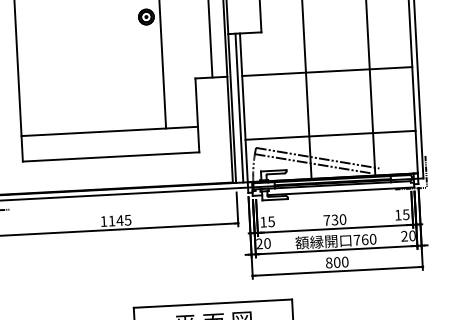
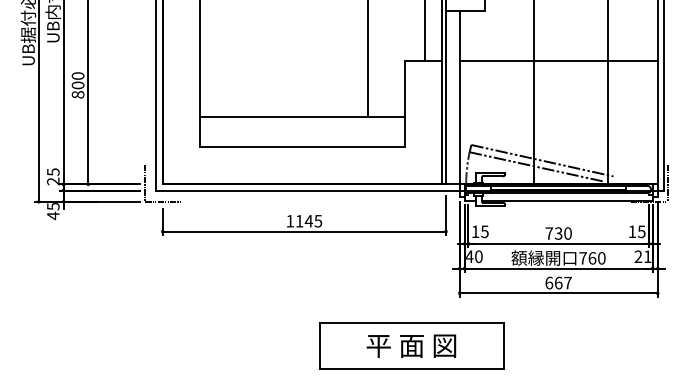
line: (239, 107) -> (454, 97), removed
line: (330, 134) -> (558, 134), removed
text: (412, 235) -> (647, 256), 20 -> 21
text: (259, 243) -> (469, 256), 20 -> 40
text: (337, 262) -> (558, 282), 800 -> 667

